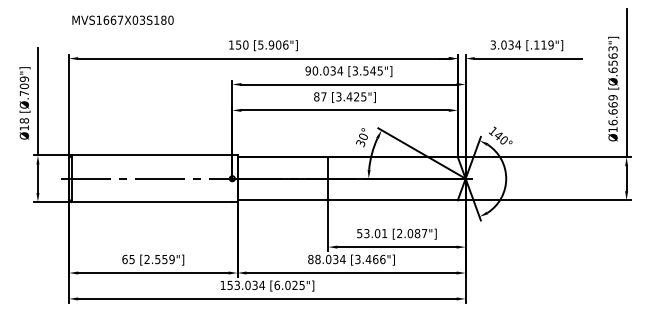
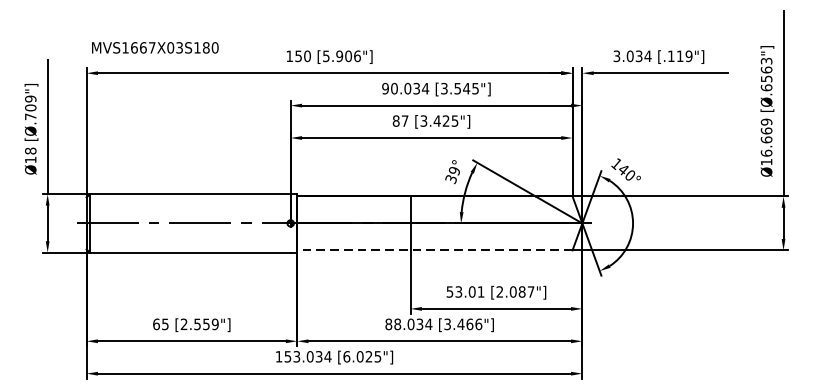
text: (122, 19) -> (154, 46), moved
text: (363, 137) -> (454, 171), 30° -> 39°
line: (347, 200) -> (434, 250), solid -> dashed

